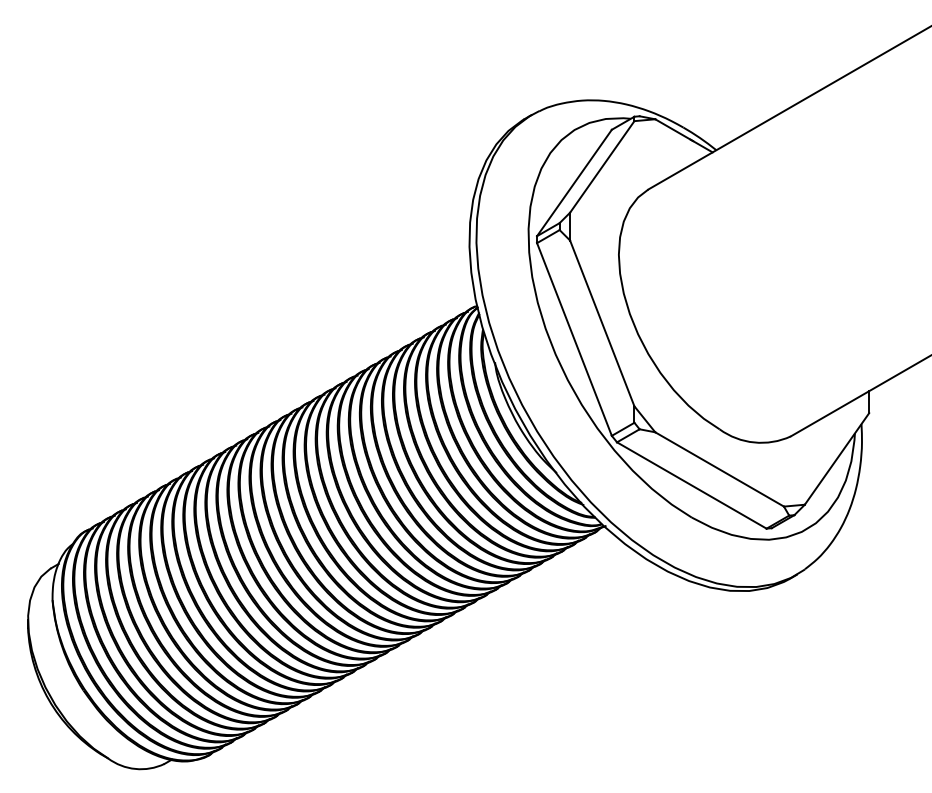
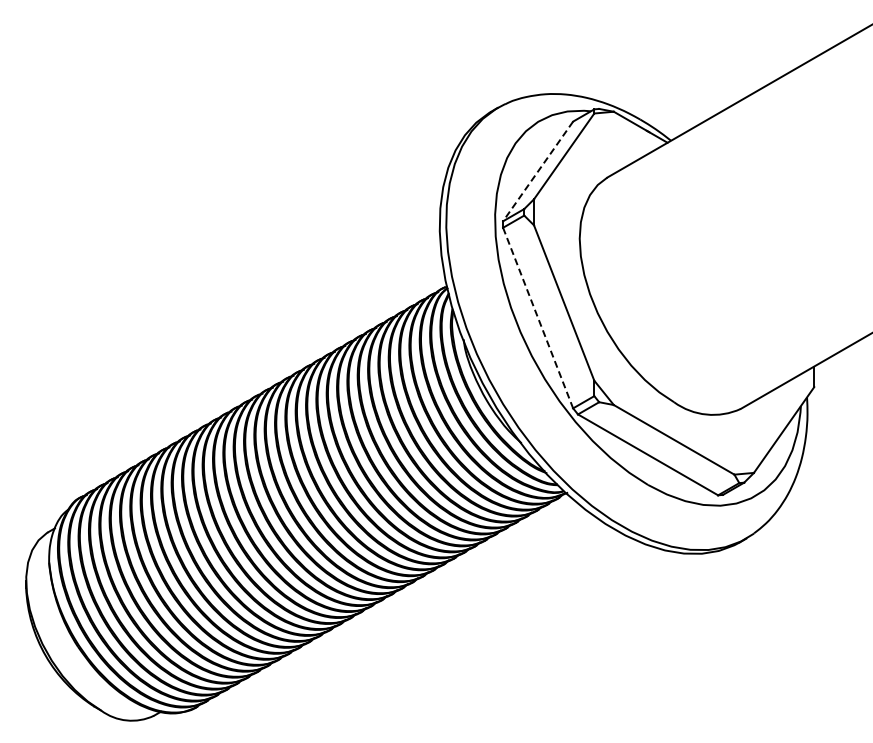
line: (574, 183) -> (538, 171), solid -> dashed
line: (574, 339) -> (538, 318), solid -> dashed

